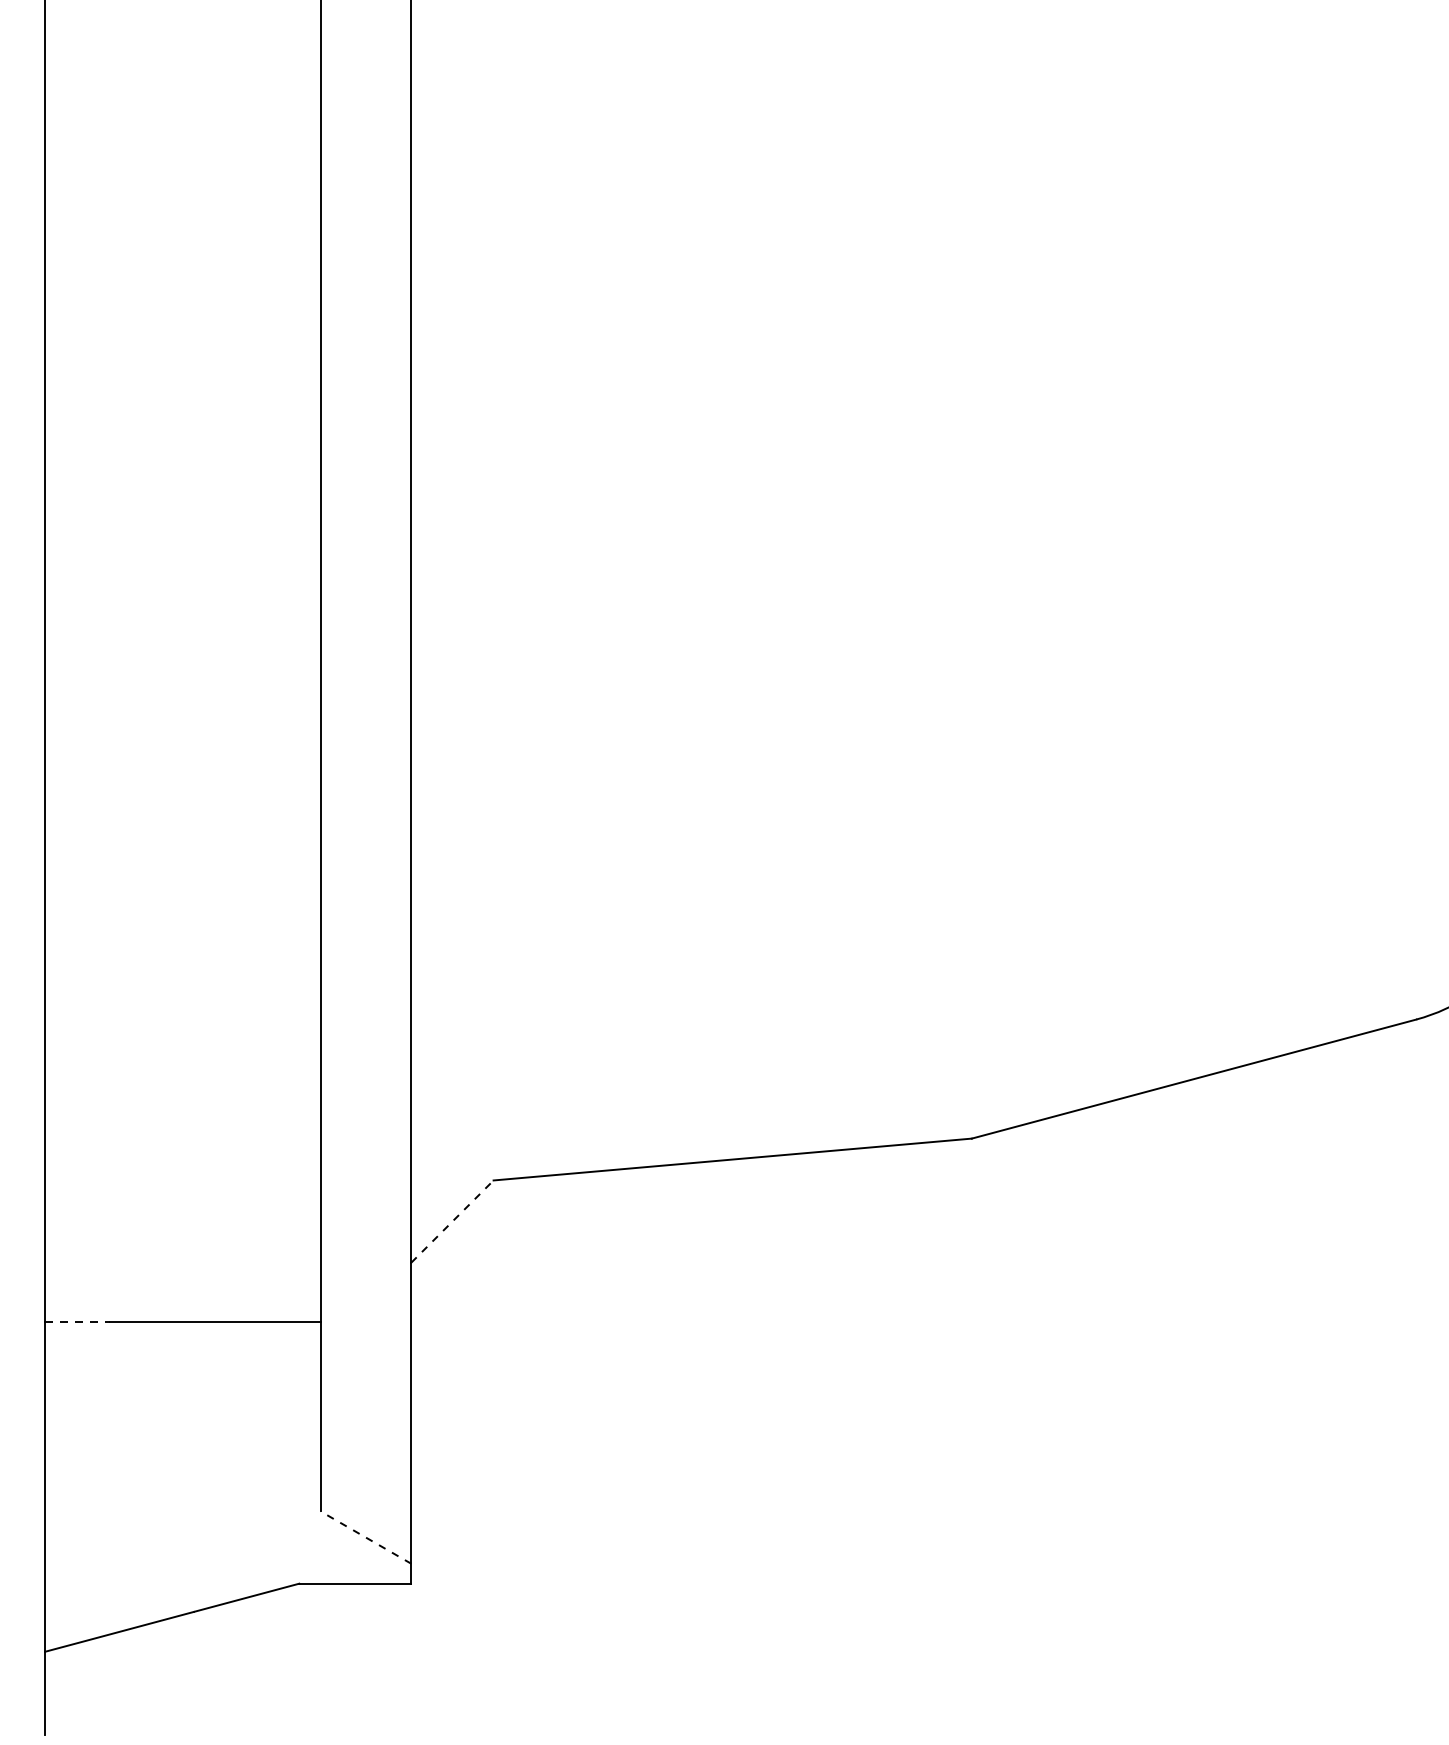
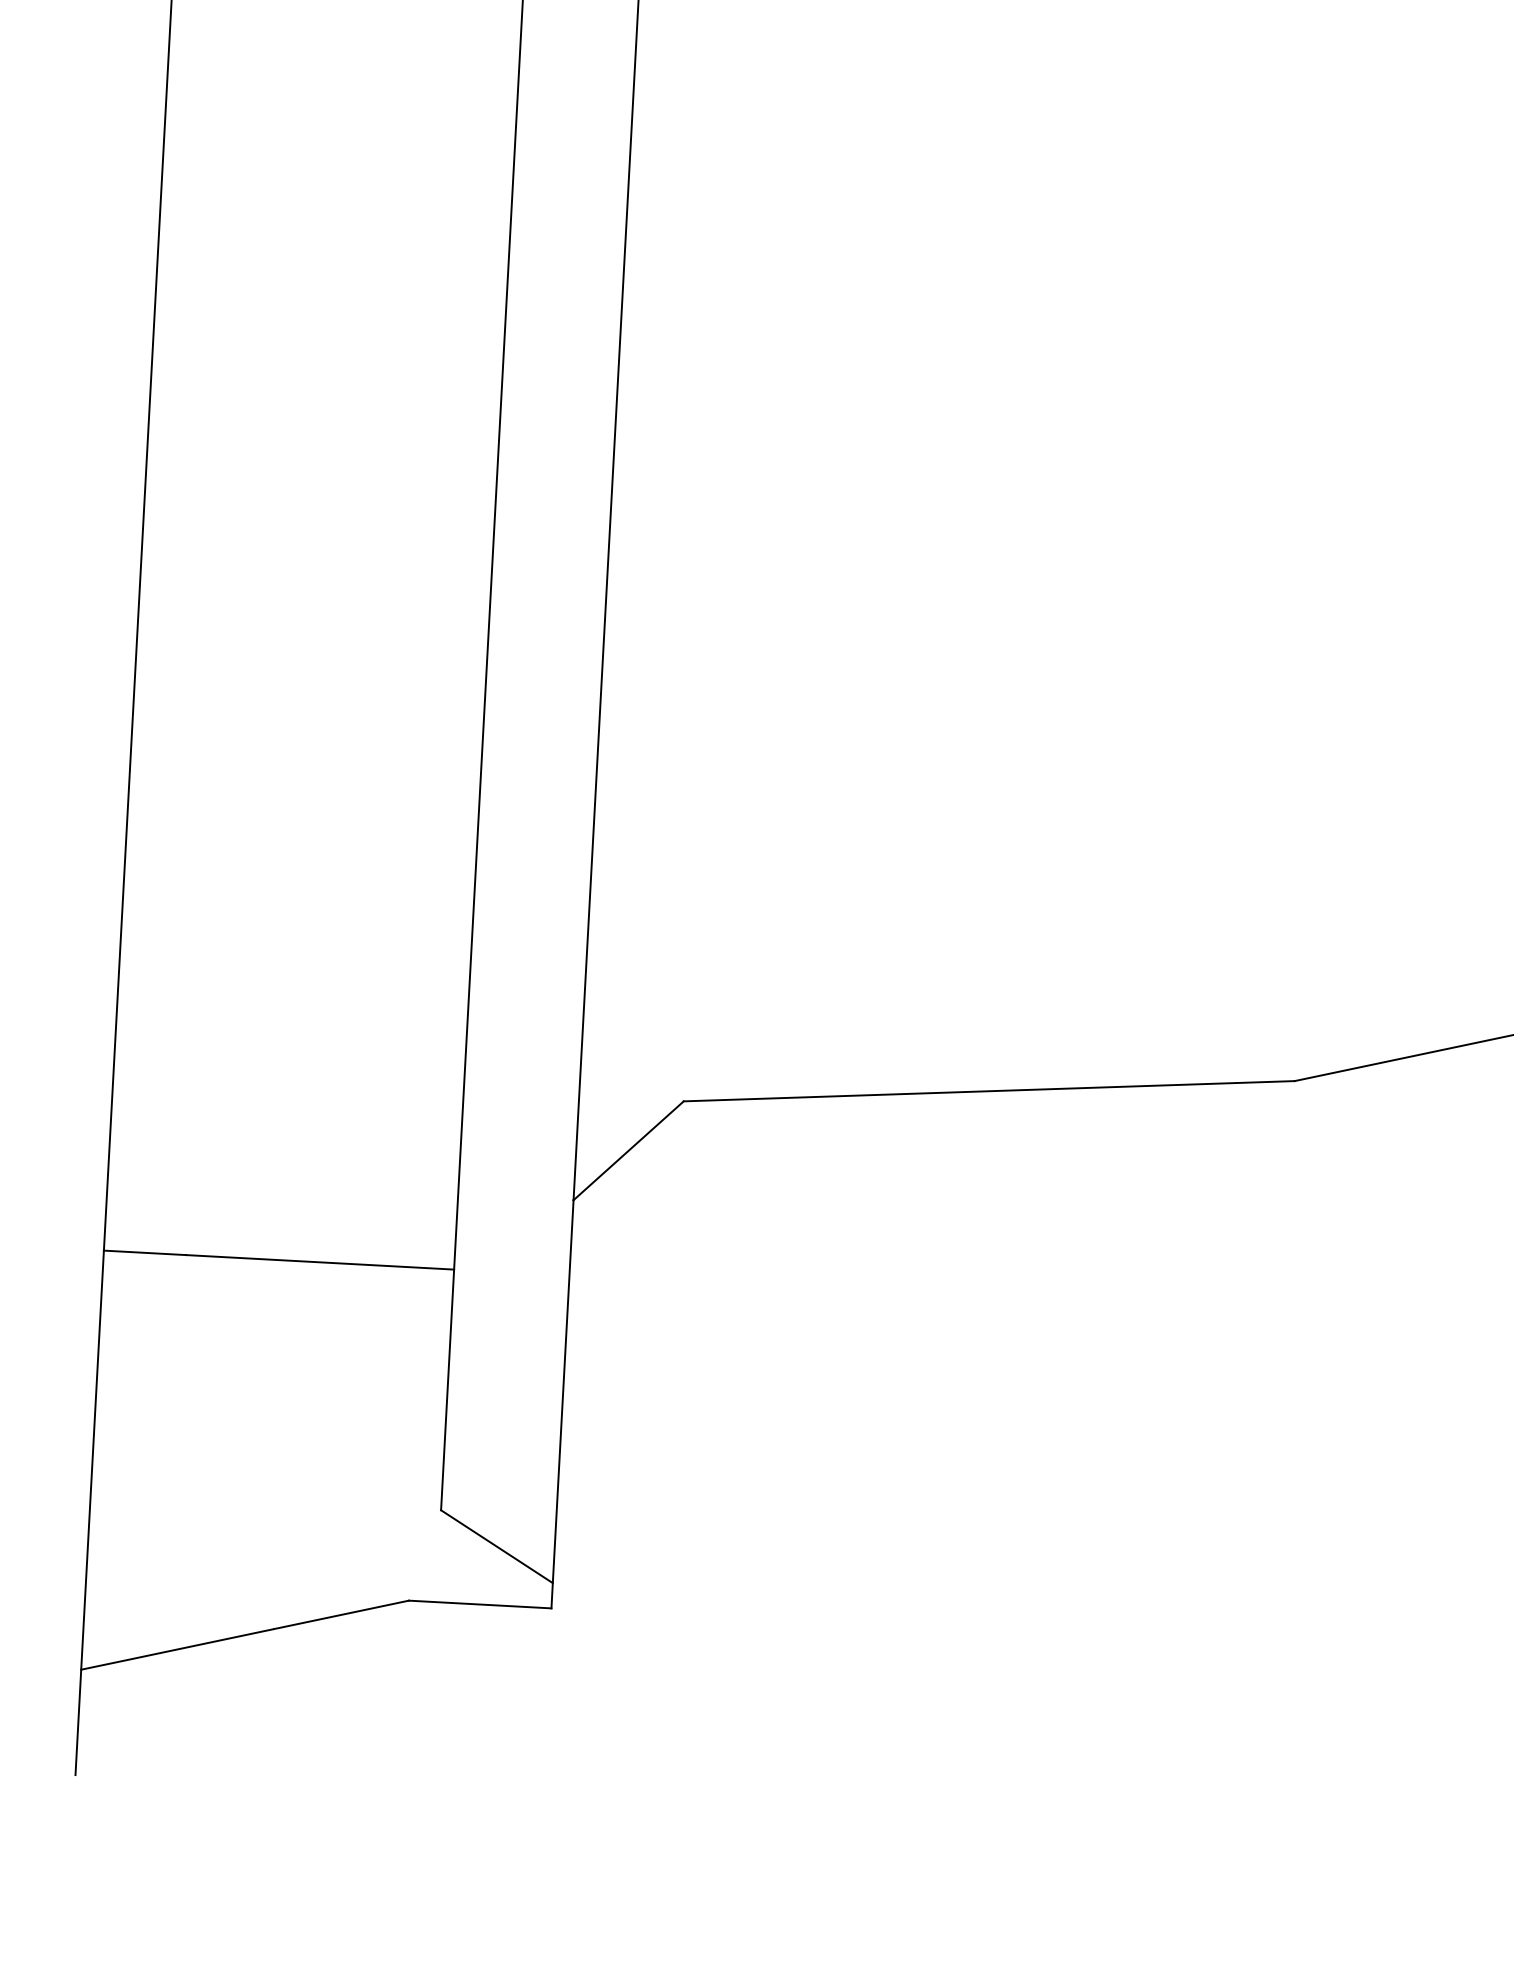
line: (452, 1221) -> (628, 1150), dashed -> solid
line: (78, 1322) -> (146, 1253), dashed -> solid
line: (365, 1537) -> (496, 1546), dashed -> solid

